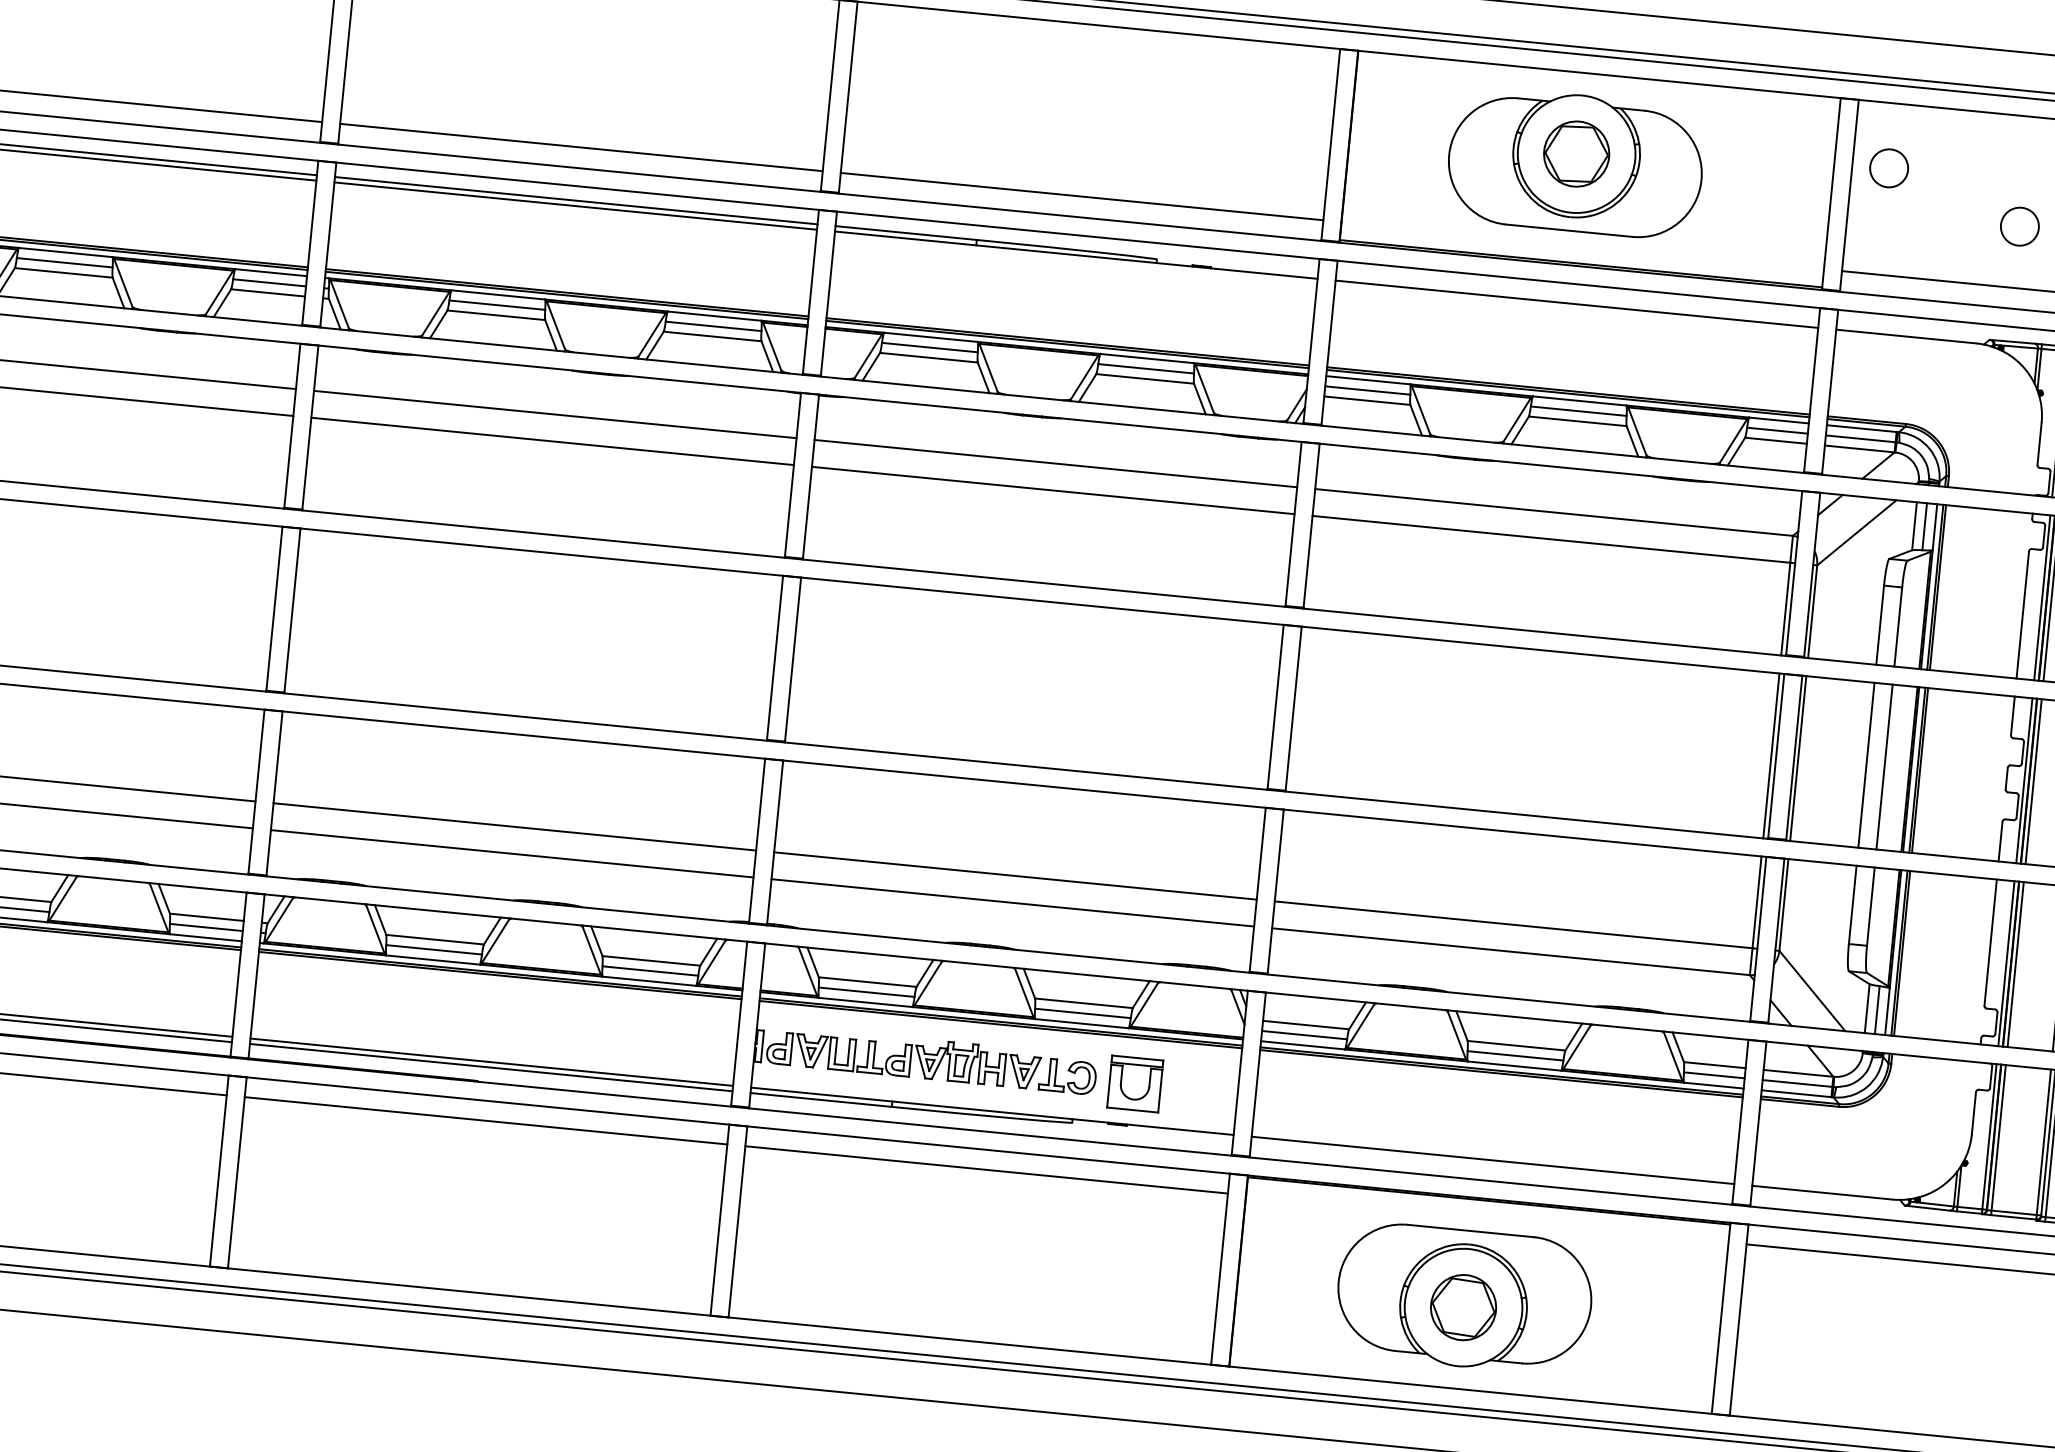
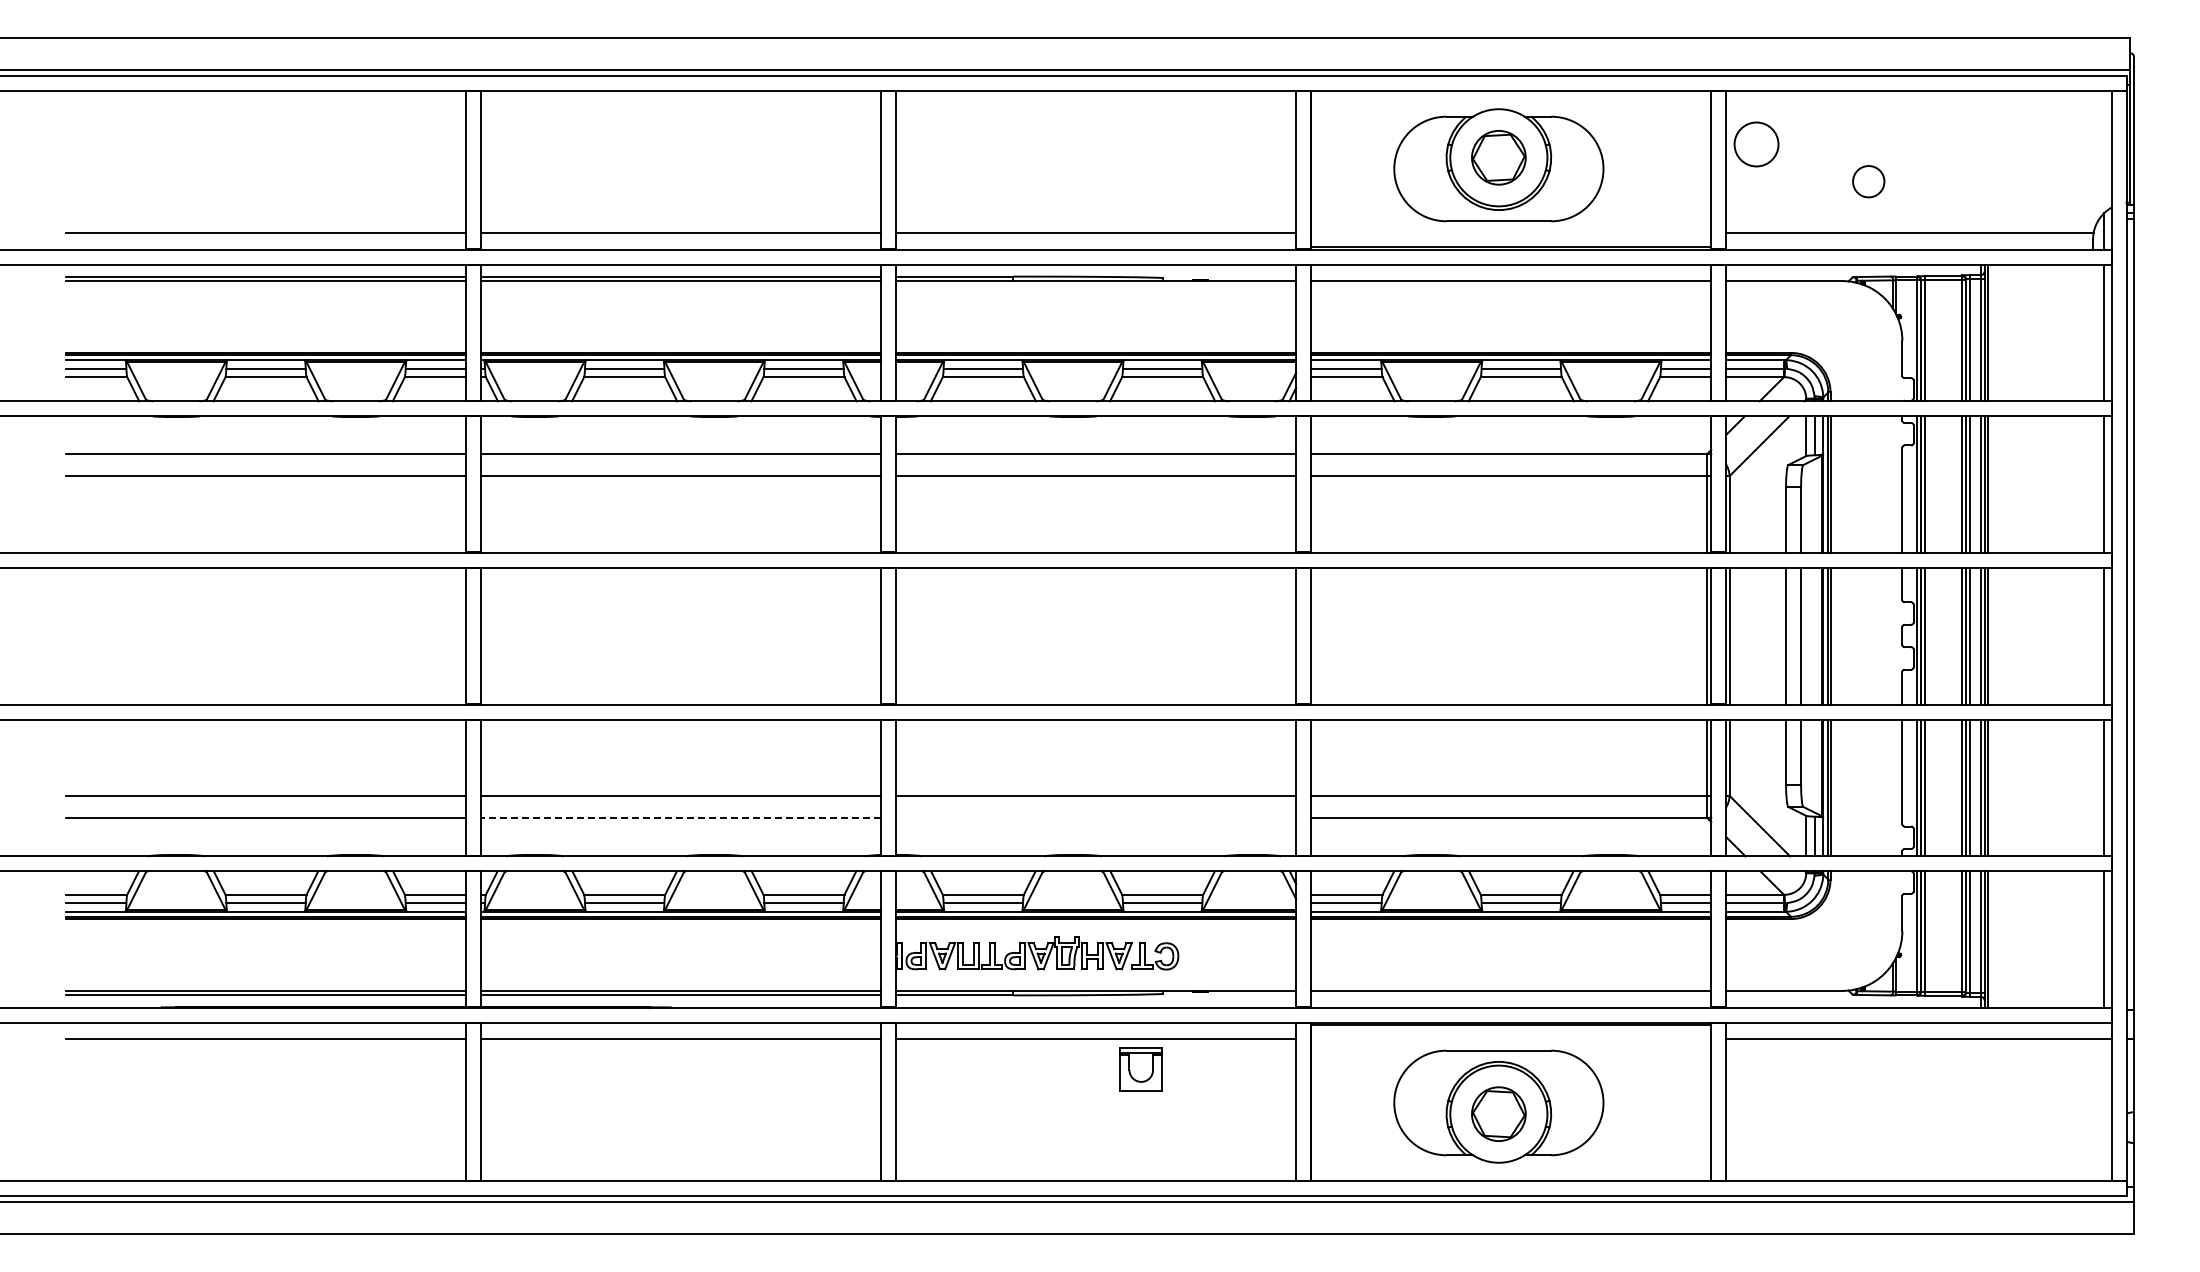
circle: (1889, 167) -> (1756, 143), size x1.4
line: (511, 854) -> (680, 818), solid -> dashed
line: (1013, 903) -> (1096, 818), removed
part: (1134, 1084) -> (1140, 1069), moved

